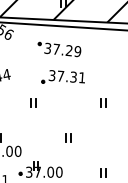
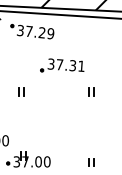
part: (59, 49) -> (32, 31), moved
part: (62, 76) -> (61, 65), moved
part: (68, 137) -> (56, 126), removed

